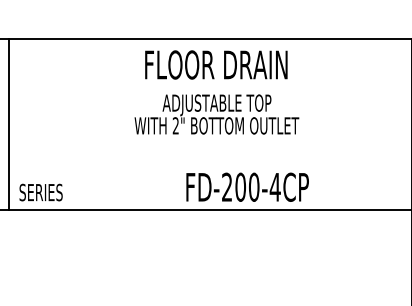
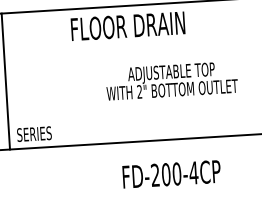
text: (216, 64) -> (128, 25), moved
text: (216, 114) -> (171, 80), moved
text: (247, 186) -> (171, 173), moved

